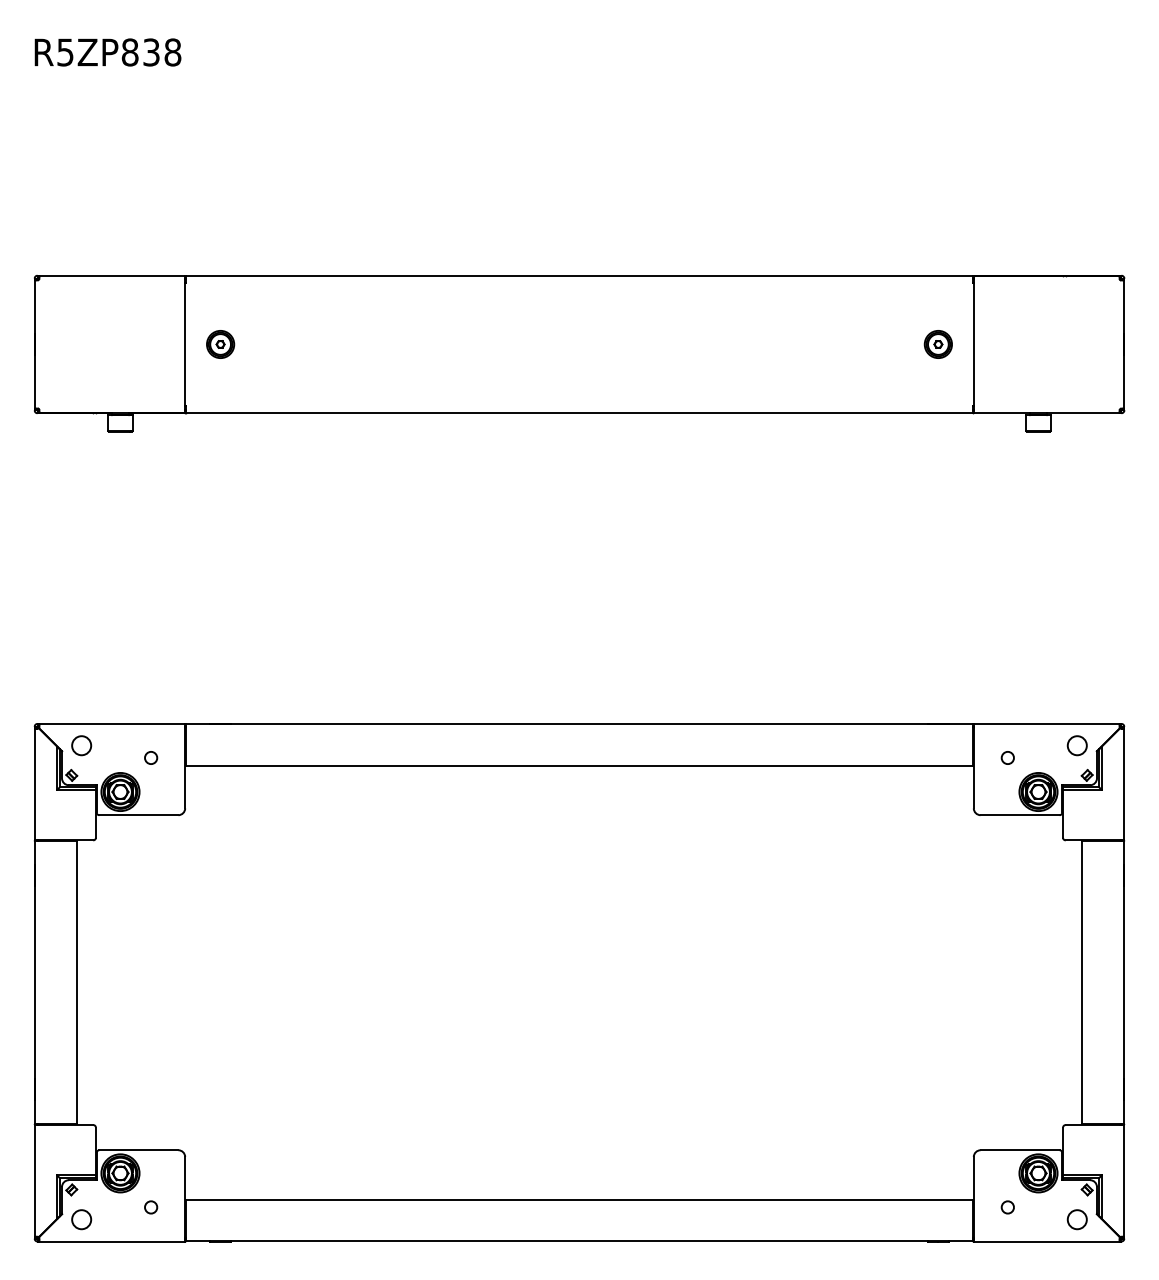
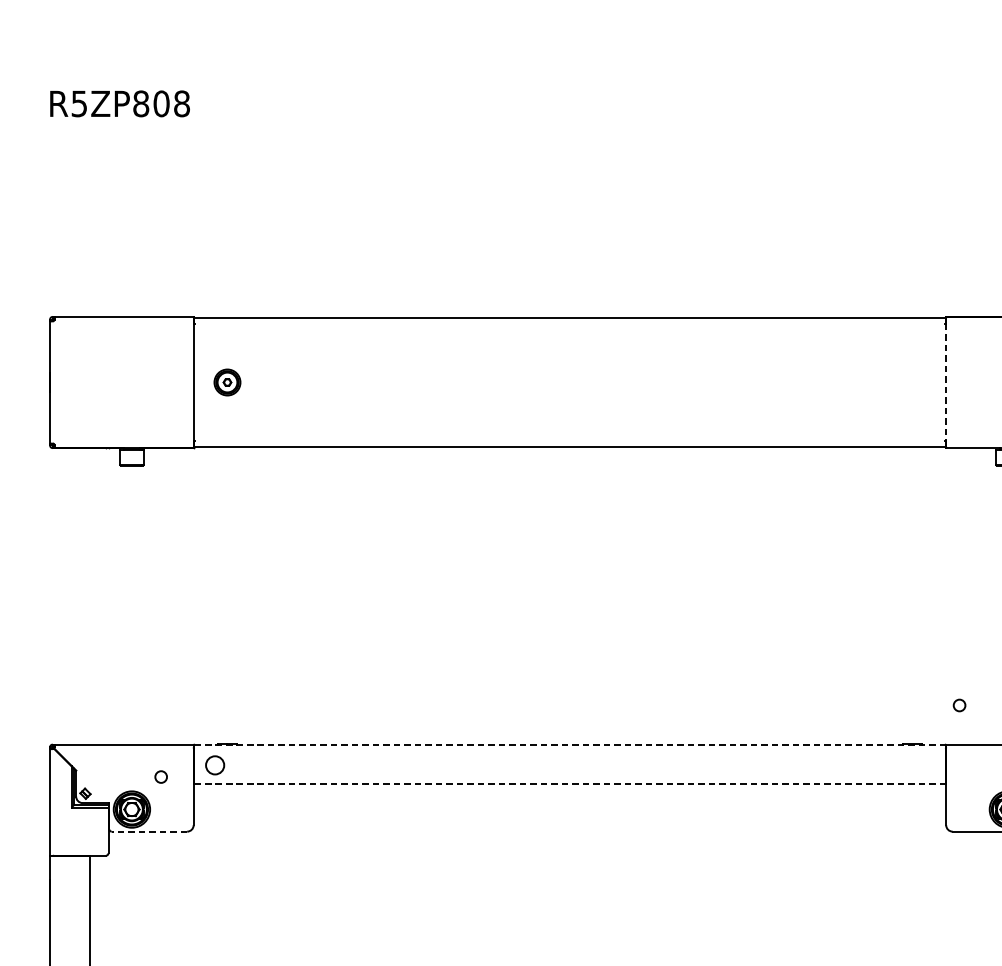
text: (151, 52) -> (161, 103), R5ZP838 -> R5ZP808
part: (937, 344) -> (911, 382), removed
line: (973, 344) -> (945, 382), solid -> dashed
line: (579, 724) -> (569, 745), solid -> dashed
circle: (81, 745) -> (214, 765), moved
circle: (1007, 757) -> (959, 705), moved
line: (579, 765) -> (569, 784), solid -> dashed
line: (138, 815) -> (149, 831), solid -> dashed

